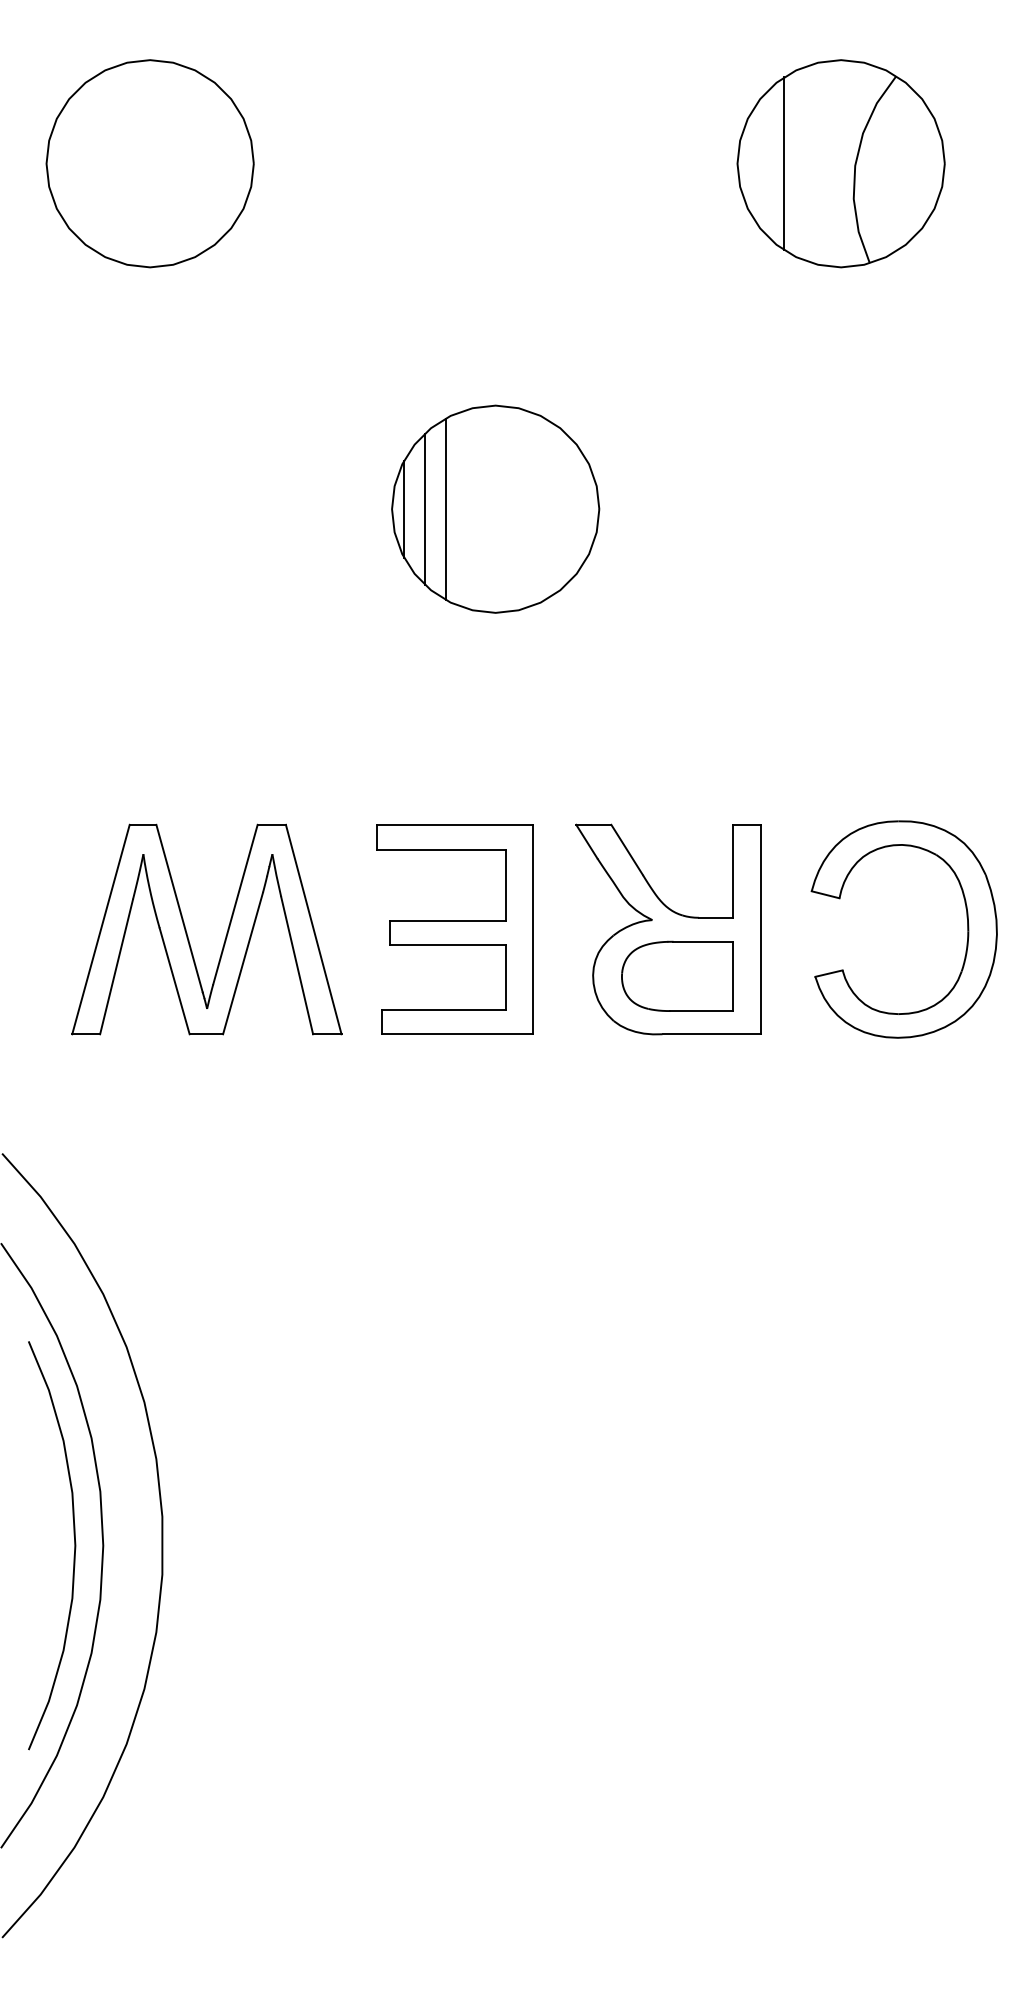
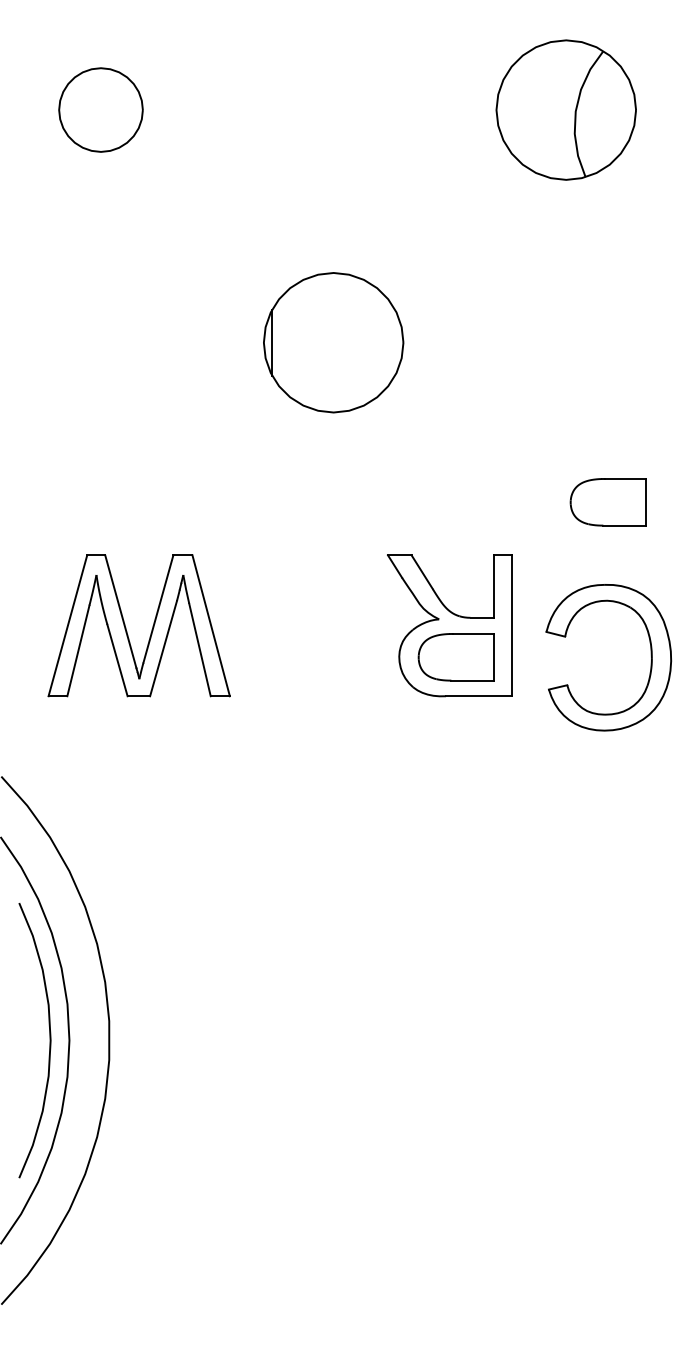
part: (149, 162) -> (100, 109), size x0.6
line: (785, 162) -> (528, 109), removed
line: (425, 508) -> (286, 342), removed
line: (446, 508) -> (300, 342), removed
part: (902, 746) -> (607, 502), added
part: (966, 926) -> (650, 655), moved
part: (455, 929) -> (306, 625), removed

